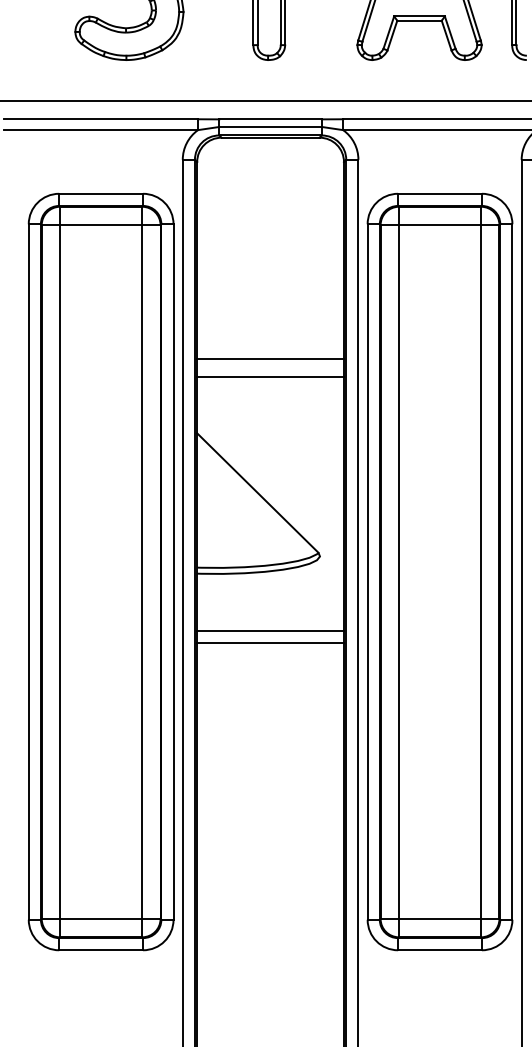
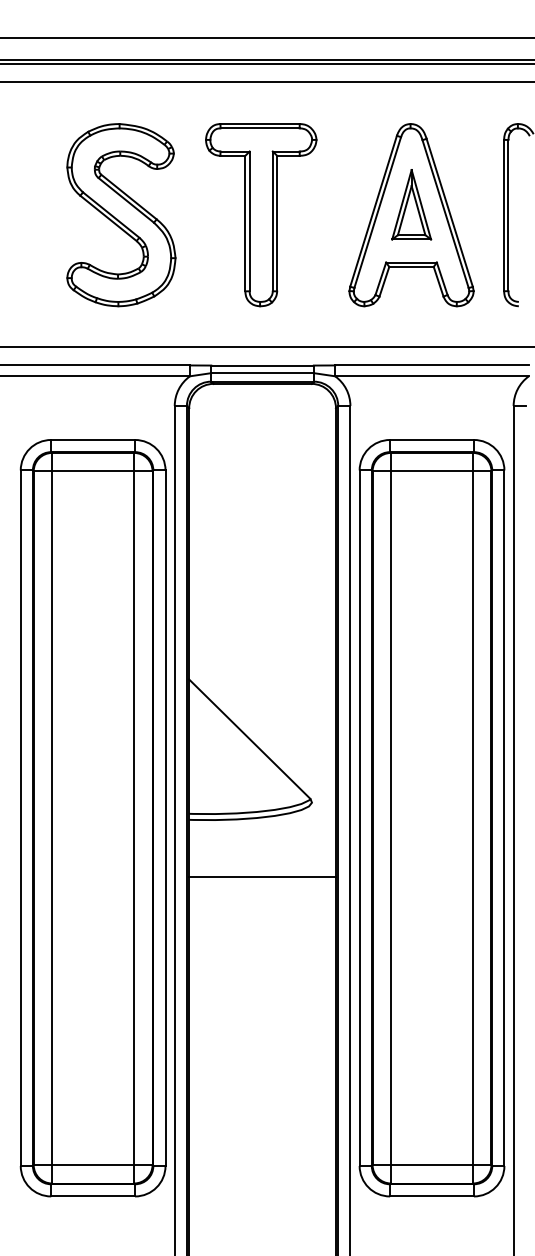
line: (270, 359) -> (262, 605), removed
line: (270, 377) -> (262, 623), removed
line: (270, 642) -> (262, 888), removed

